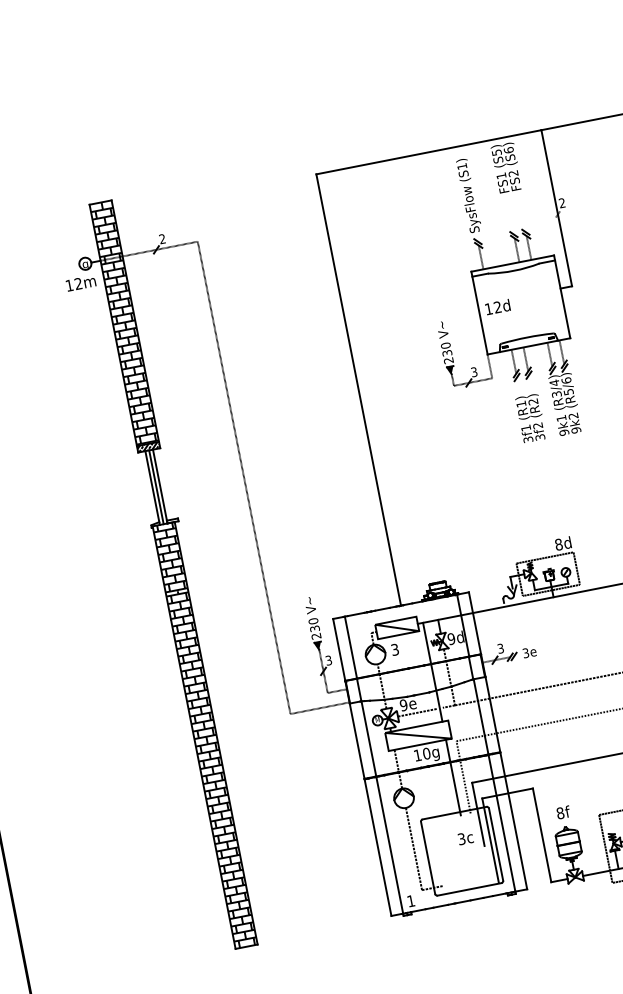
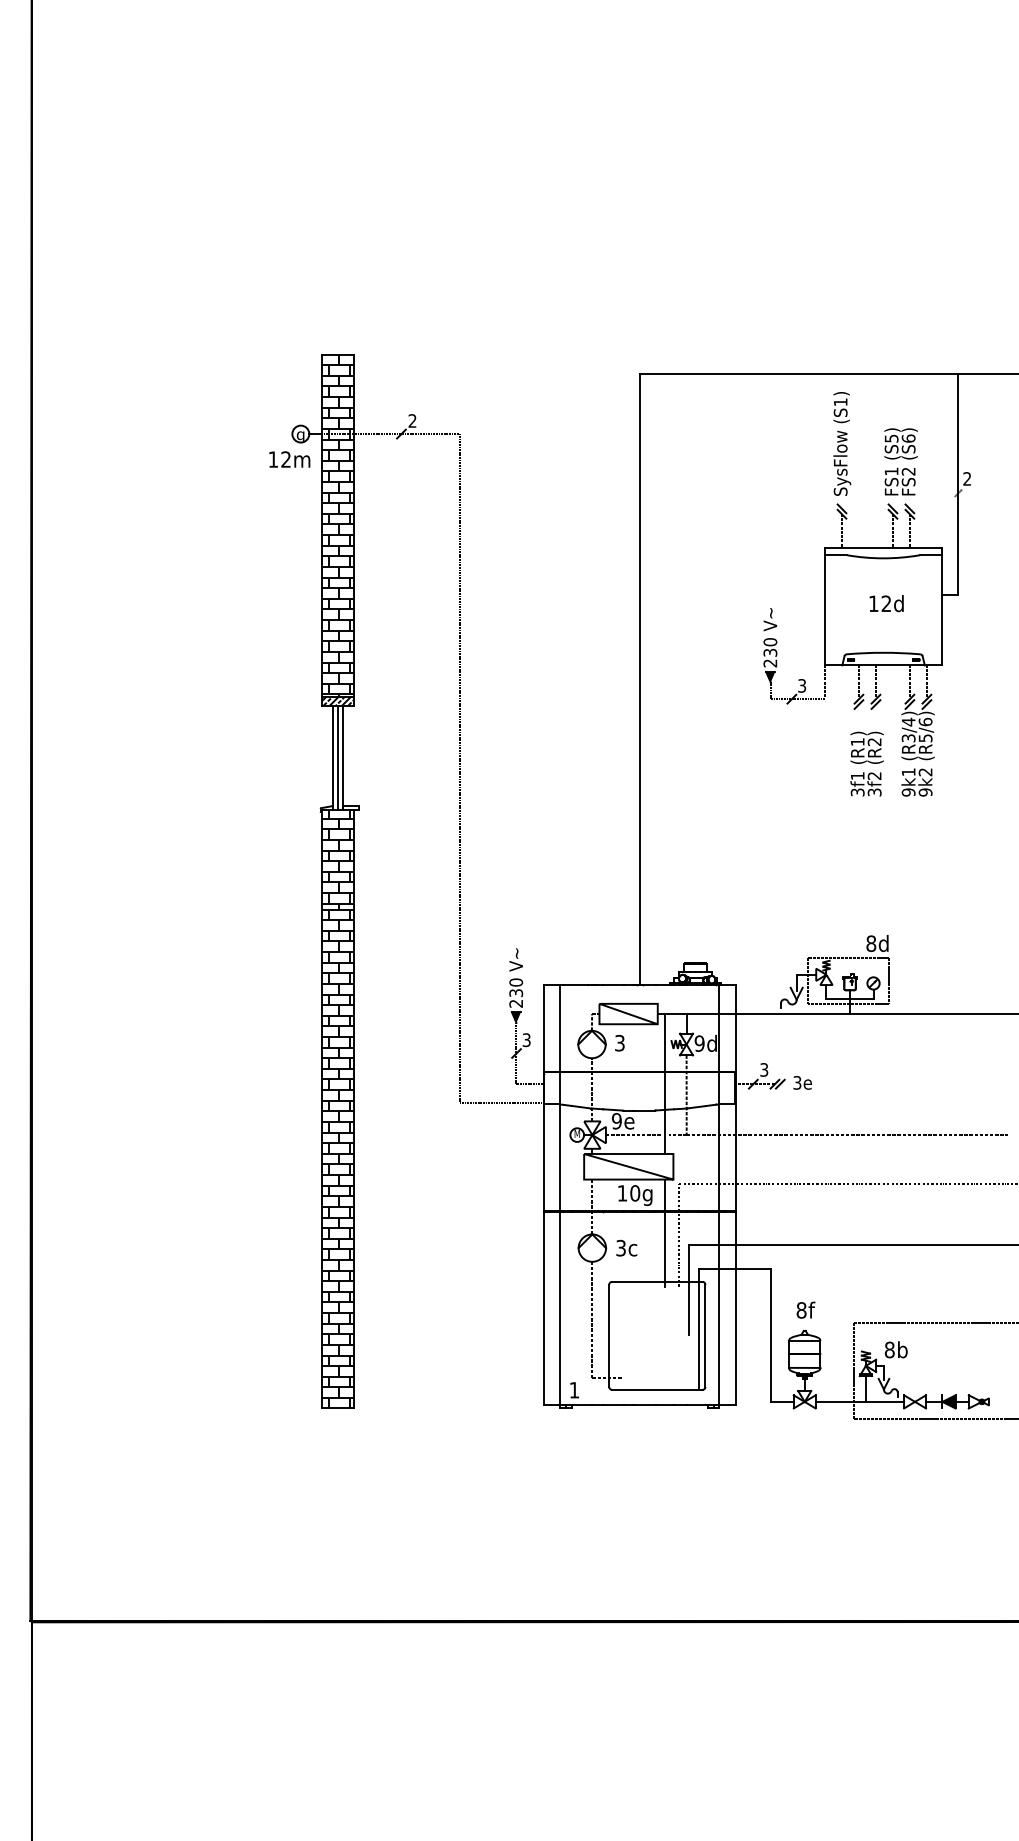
text: (506, 167) -> (900, 461), moved
text: (497, 307) -> (886, 603), moved
text: (465, 837) -> (626, 1247), moved

